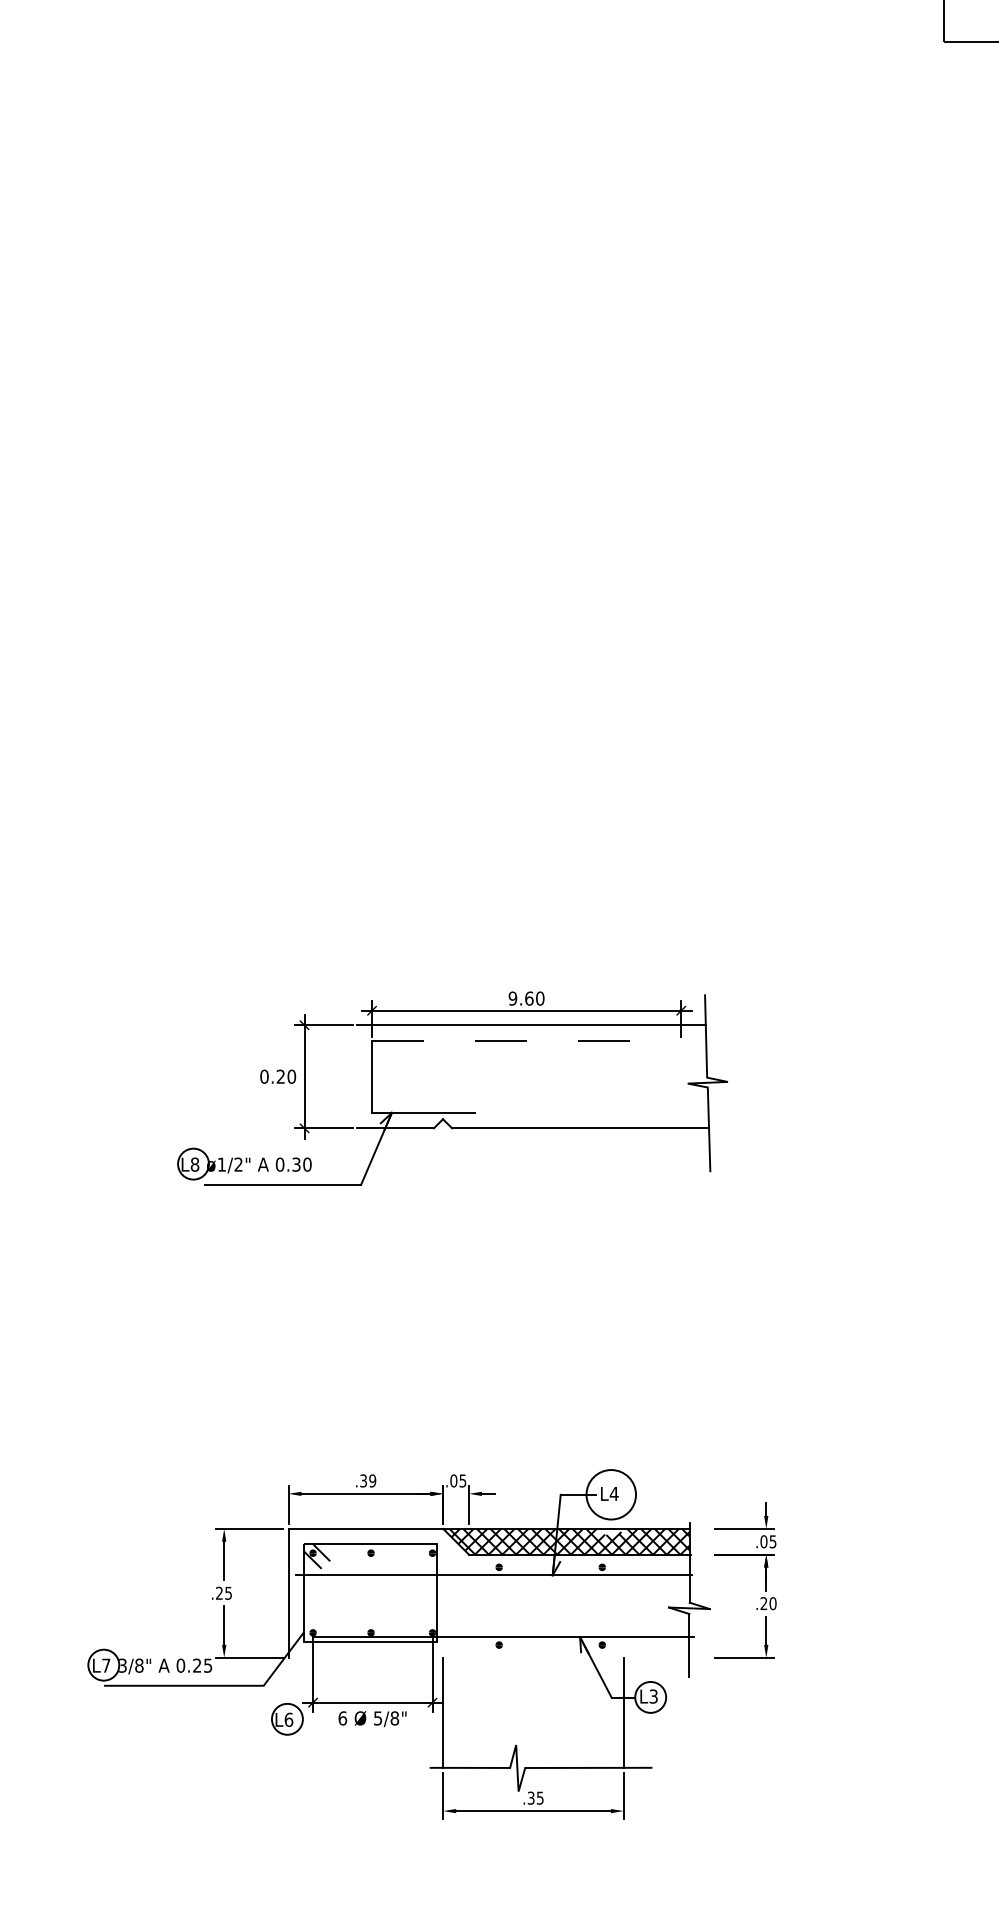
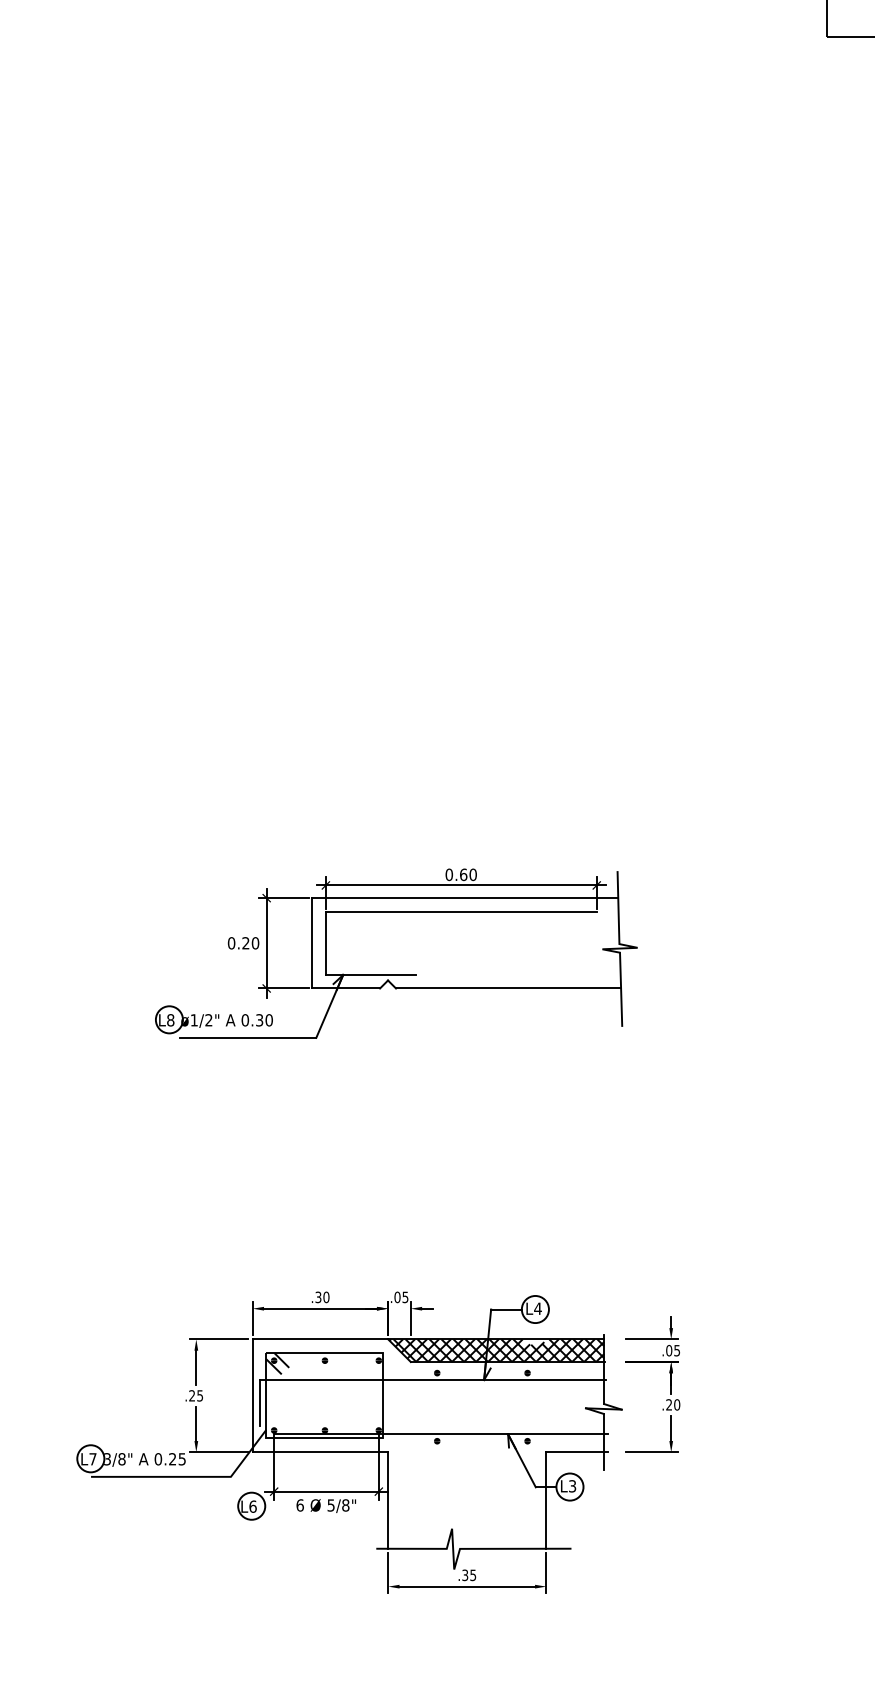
text: (512, 998) -> (448, 874), 9.60 -> 0.60
line: (526, 1040) -> (461, 911), dashed -> solid
line: (356, 1076) -> (312, 943), added
text: (372, 1480) -> (326, 1297), .39 -> .30
circle: (610, 1494) -> (534, 1309), size x0.62
line: (296, 1601) -> (259, 1403), added
line: (365, 1657) -> (320, 1452), added
line: (658, 1657) -> (576, 1452), added

